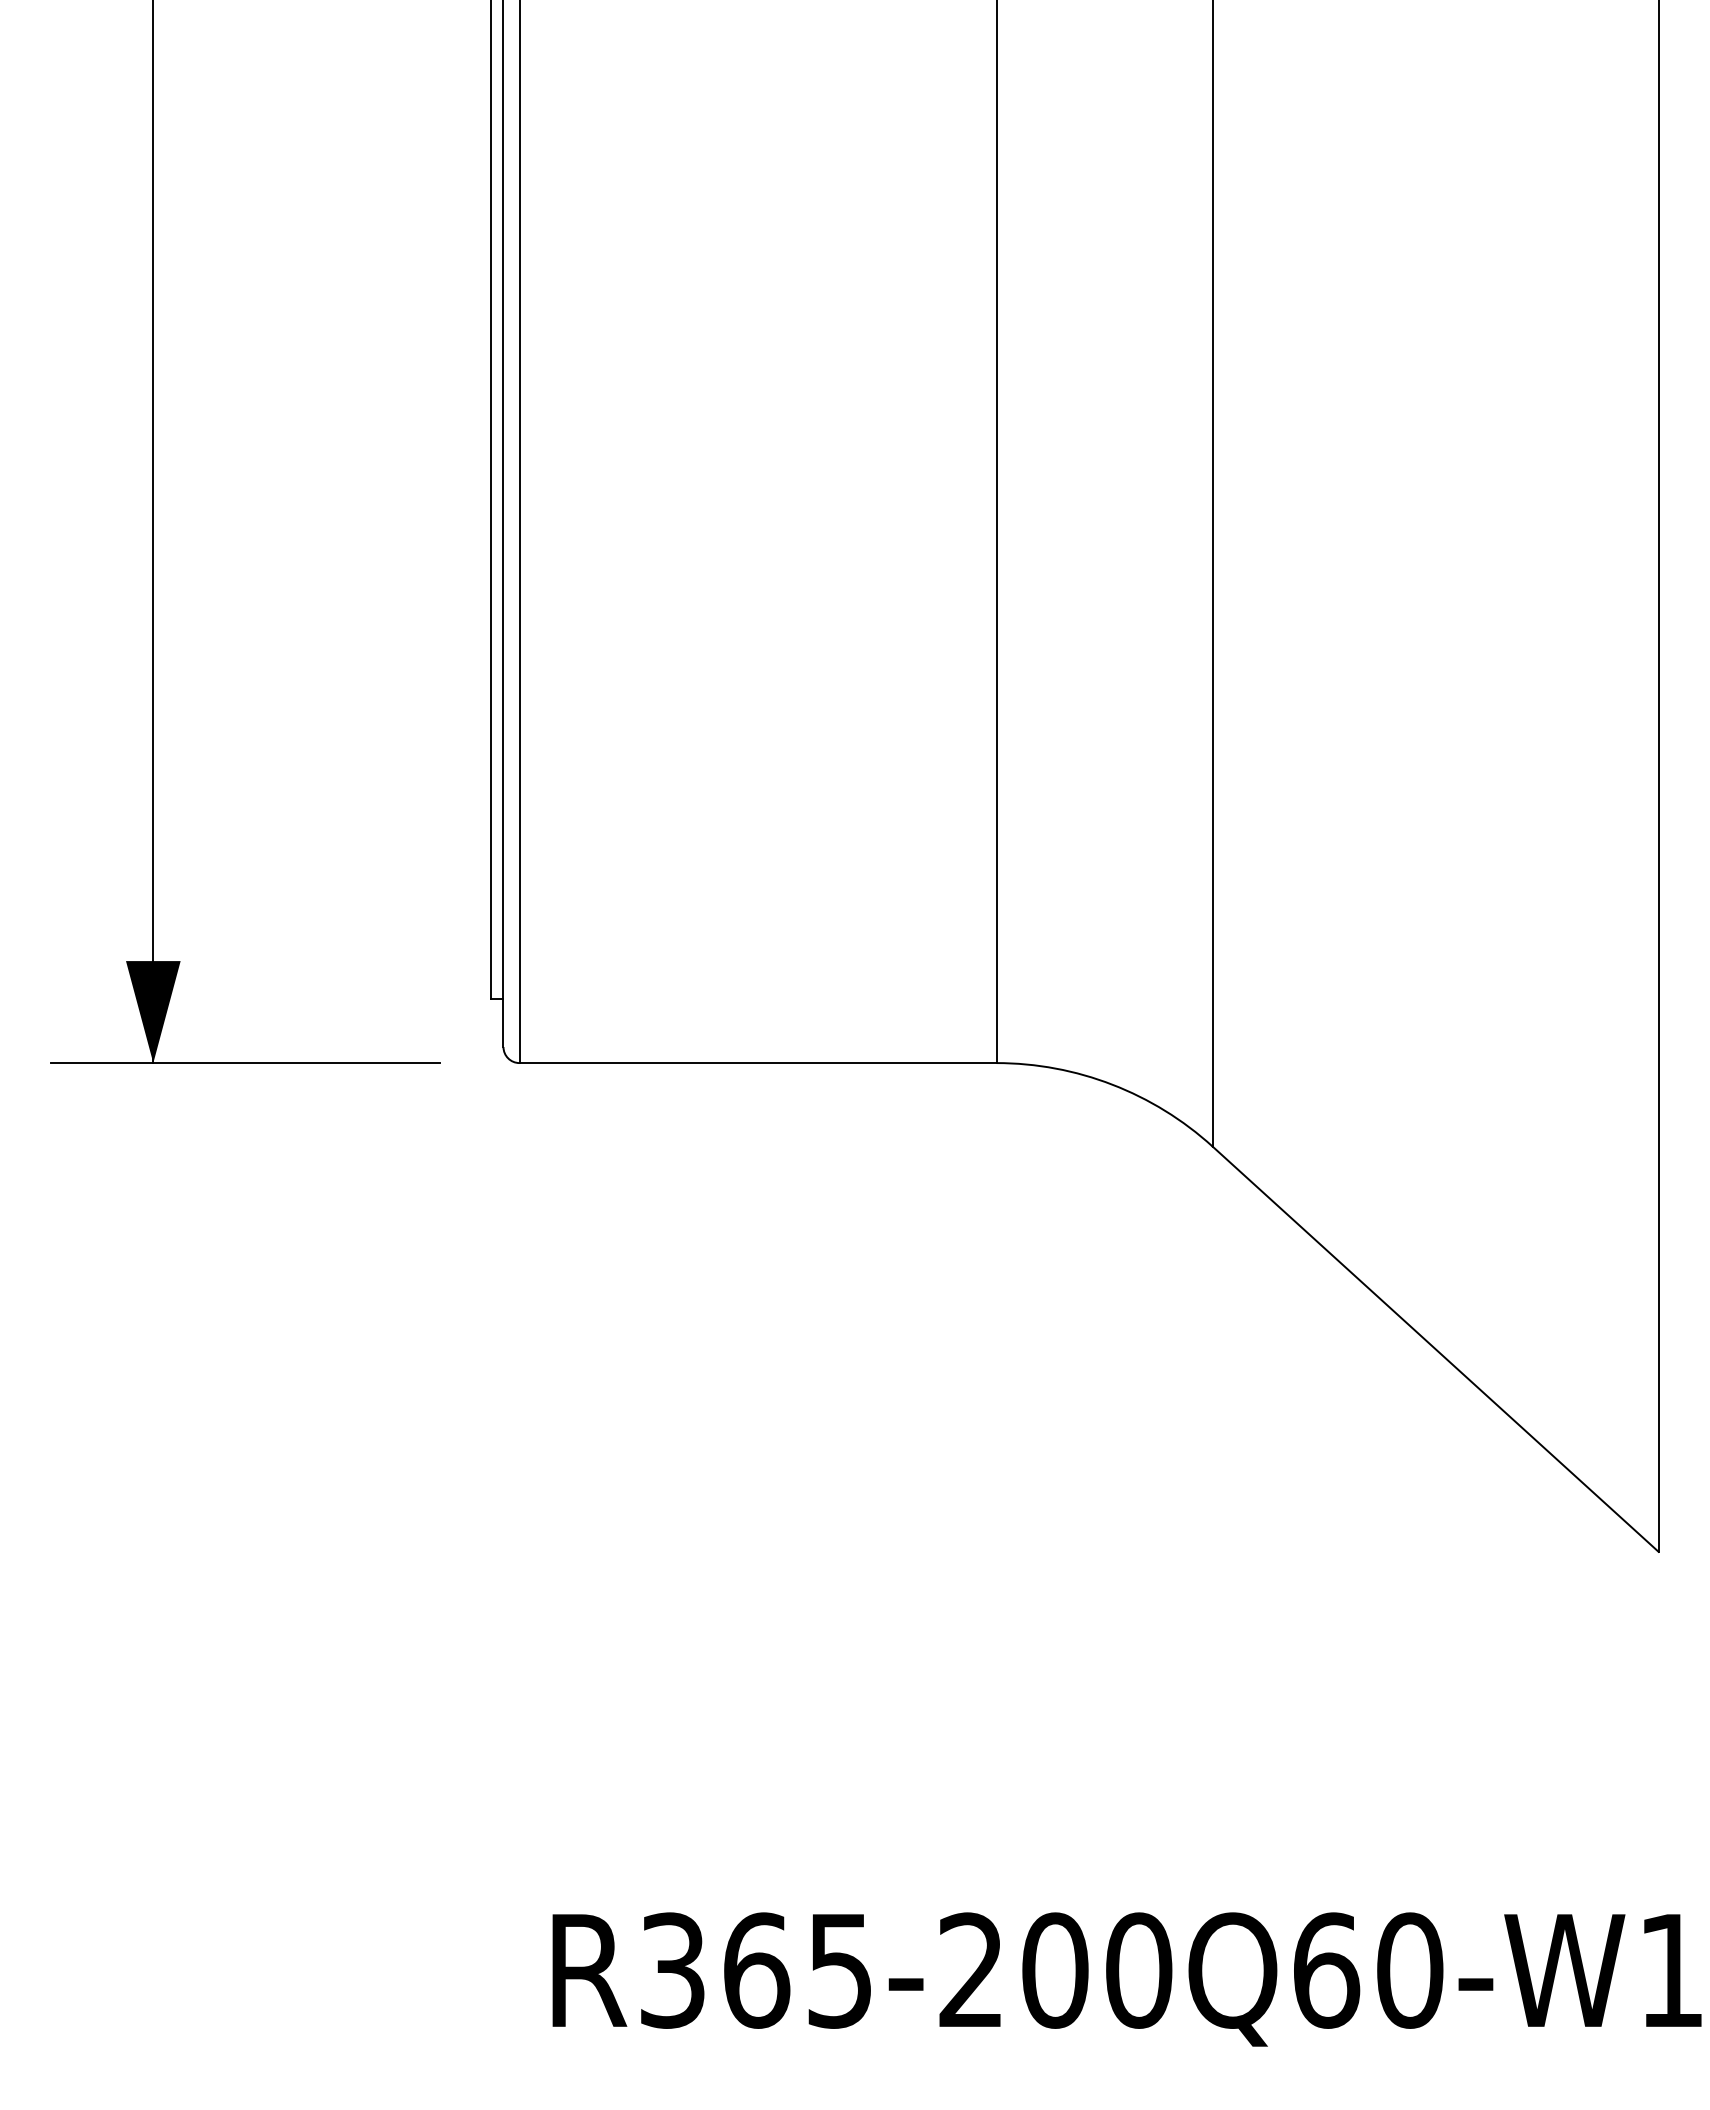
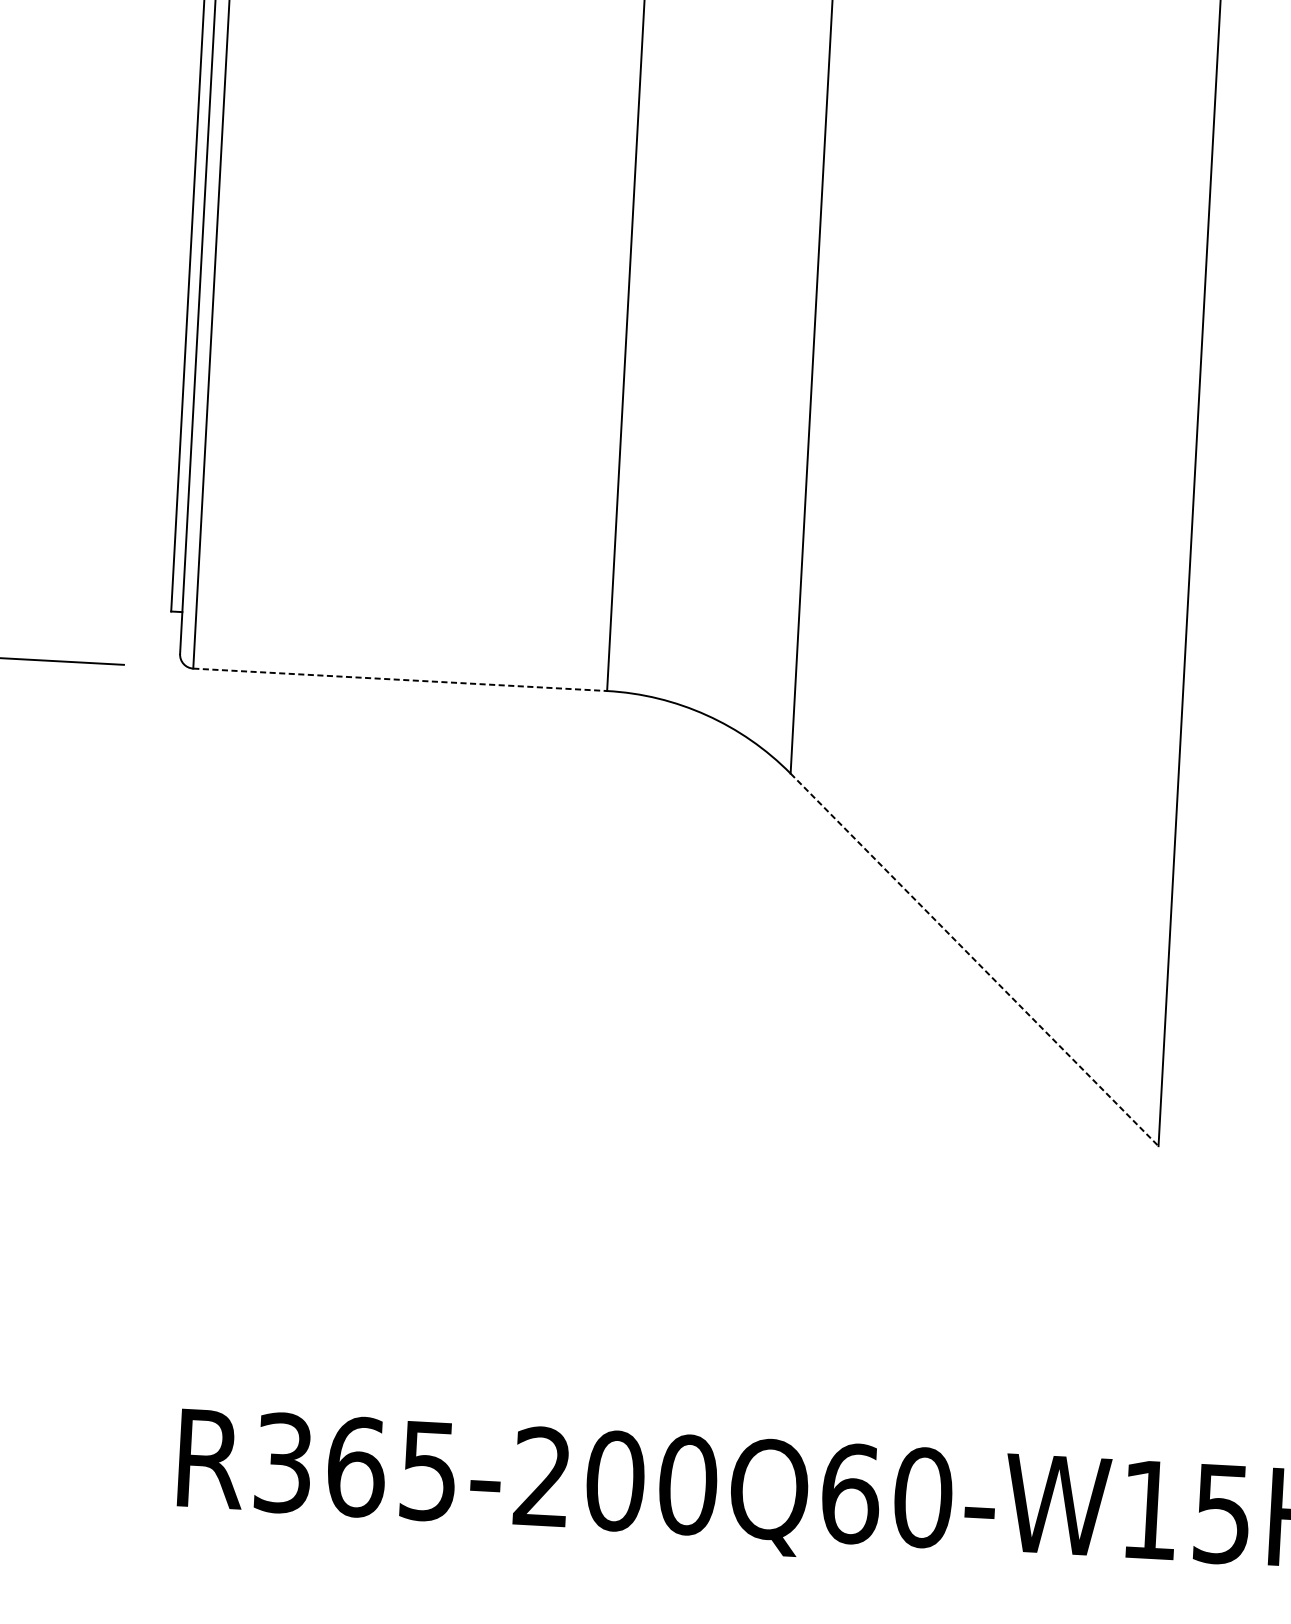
line: (758, 1063) -> (400, 680), solid -> dashed
line: (1436, 1349) -> (975, 960), solid -> dashed

